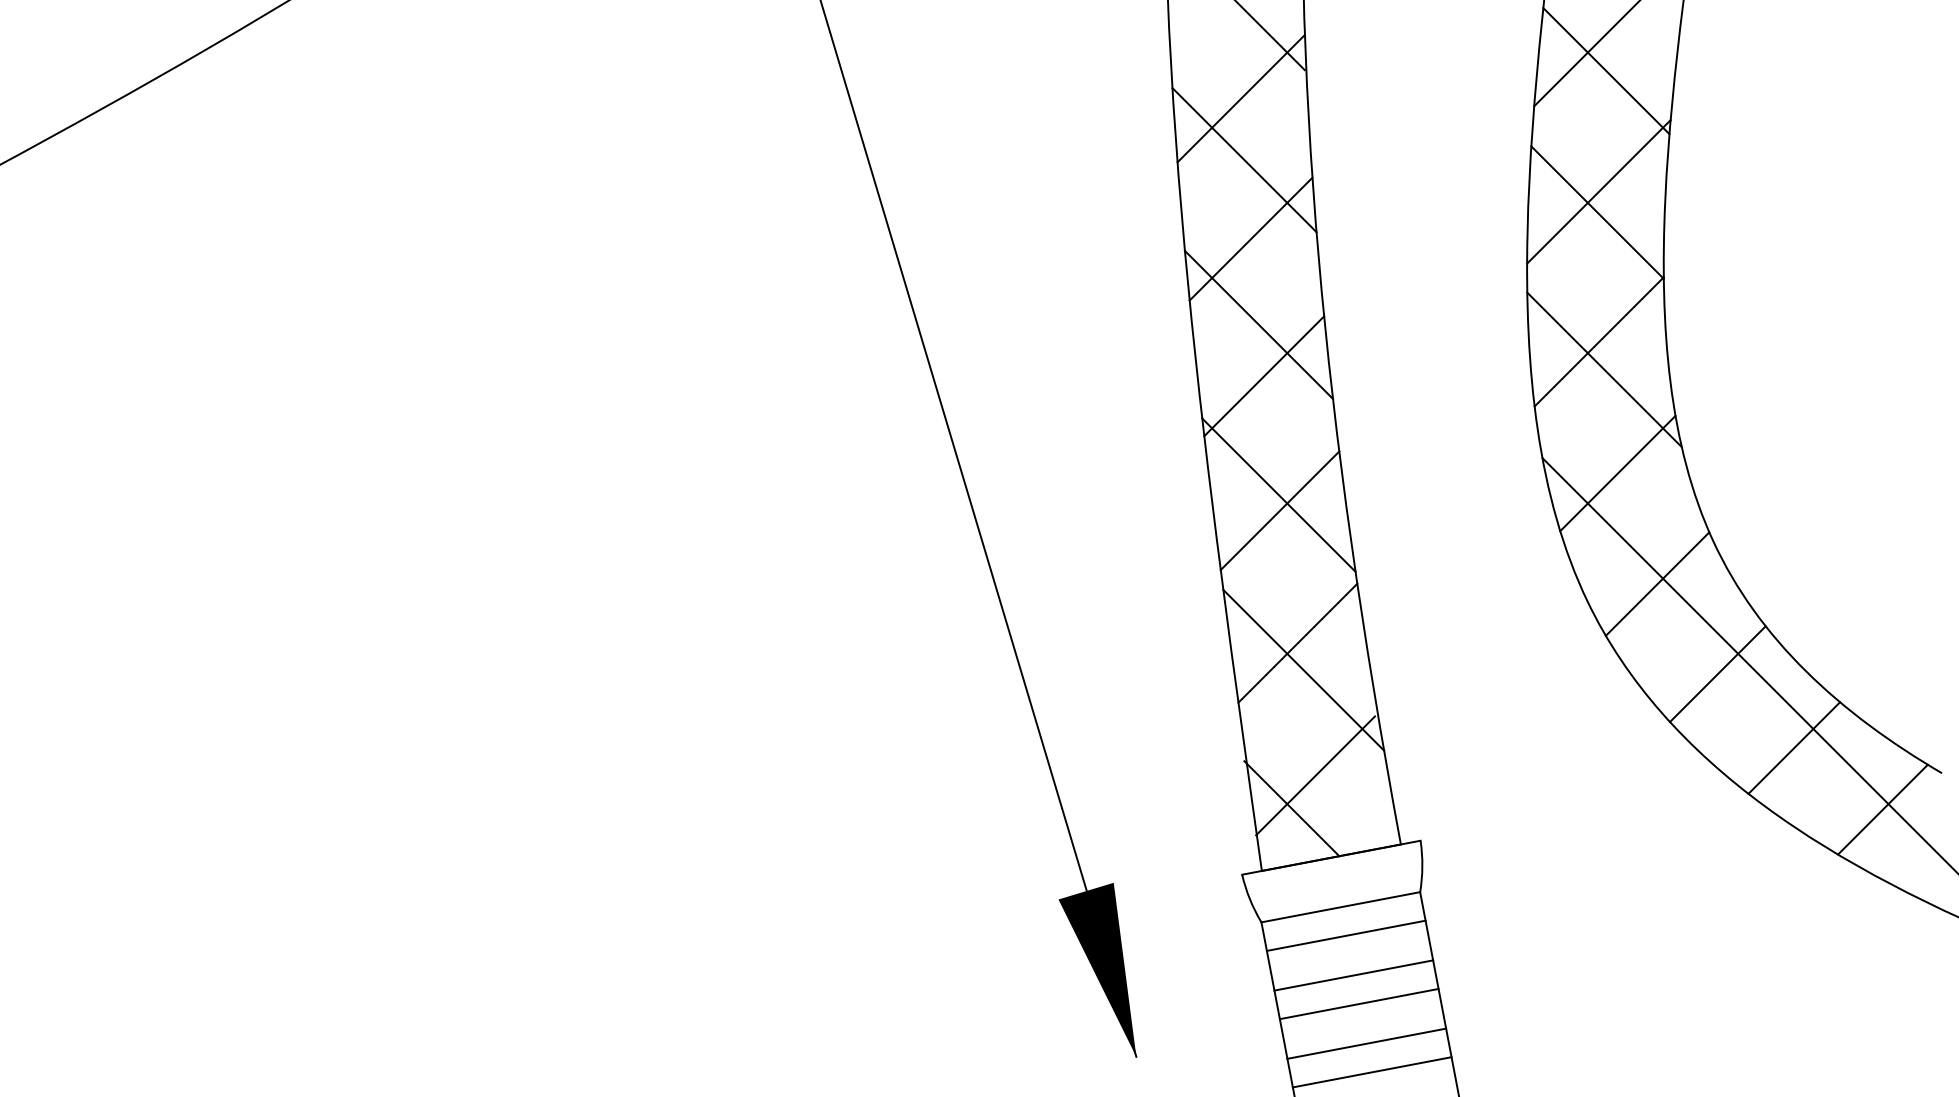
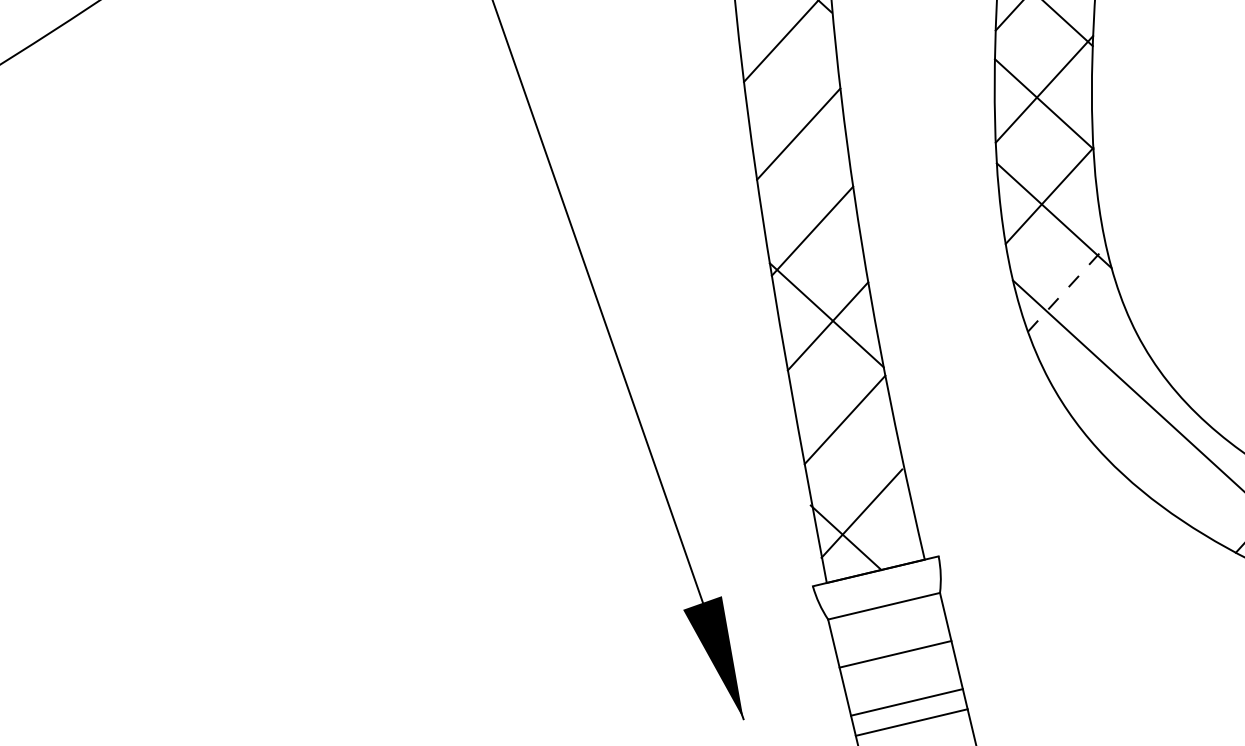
line: (1244, 160) -> (791, 78), removed
line: (1258, 324) -> (806, 194), removed
line: (1617, 473) -> (1066, 288), solid -> dashed
line: (1657, 583) -> (1098, 365), removed
line: (1303, 669) -> (849, 438), removed
line: (1717, 674) -> (1144, 428), removed
line: (1794, 747) -> (1201, 478), removed
line: (1345, 935) -> (888, 626), removed
line: (1358, 1003) -> (899, 674), removed

